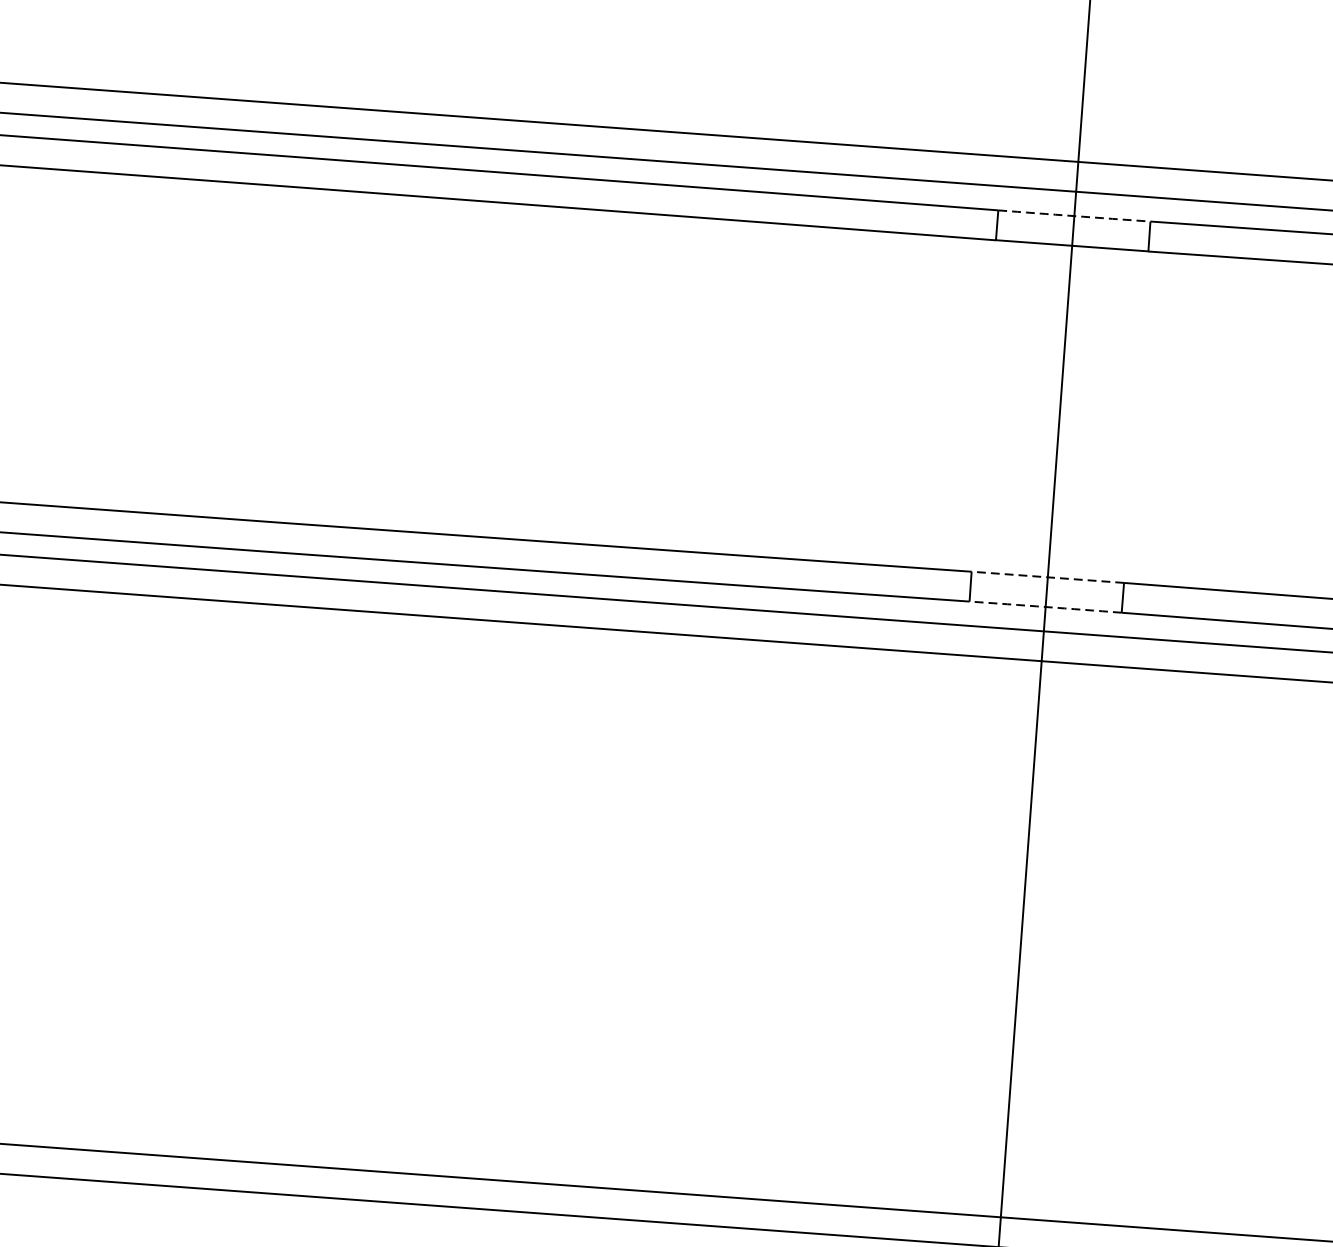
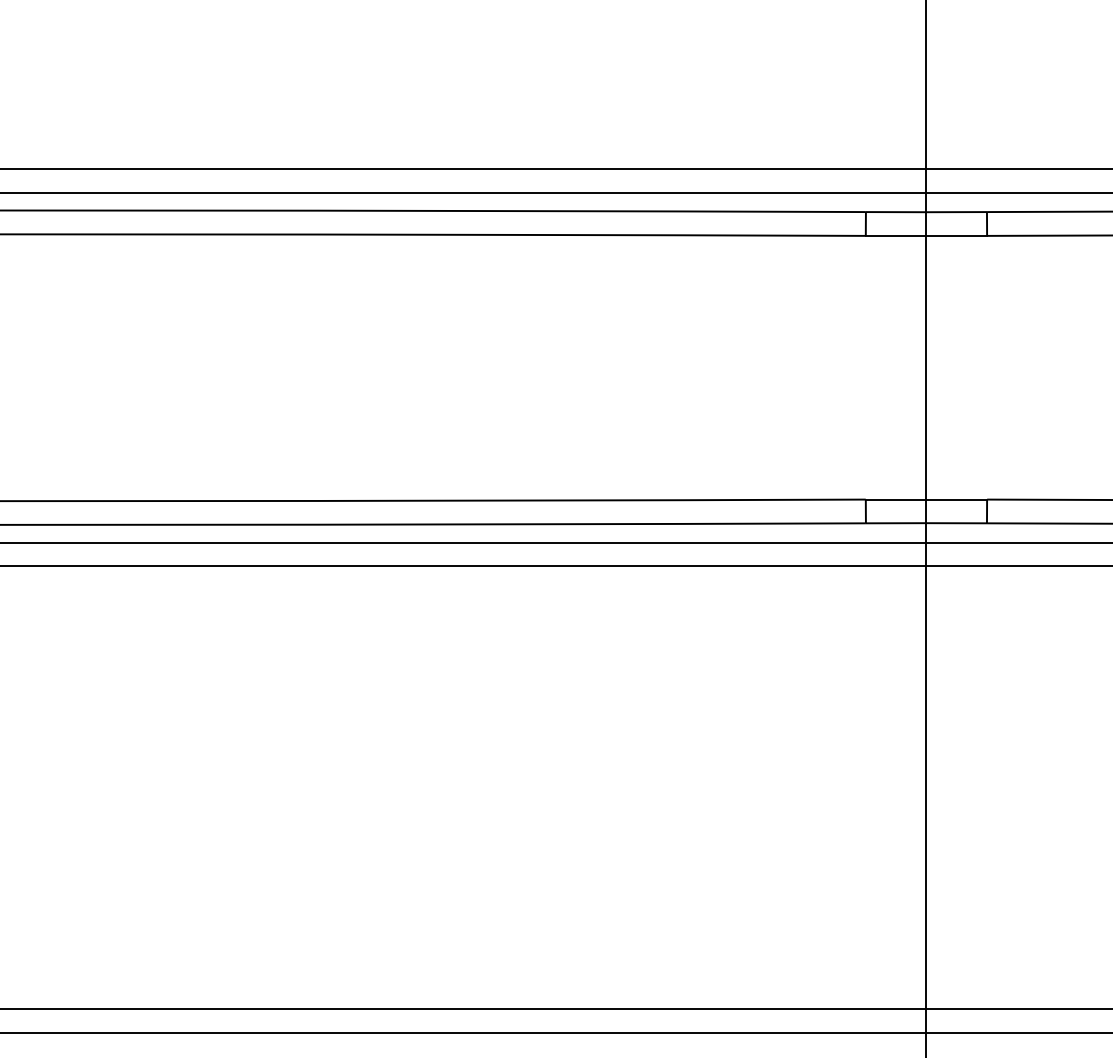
arc: (1074, 216) -> (926, 212), dashed -> solid
line: (1047, 577) -> (926, 499), dashed -> solid
arc: (1045, 607) -> (926, 523), dashed -> solid

